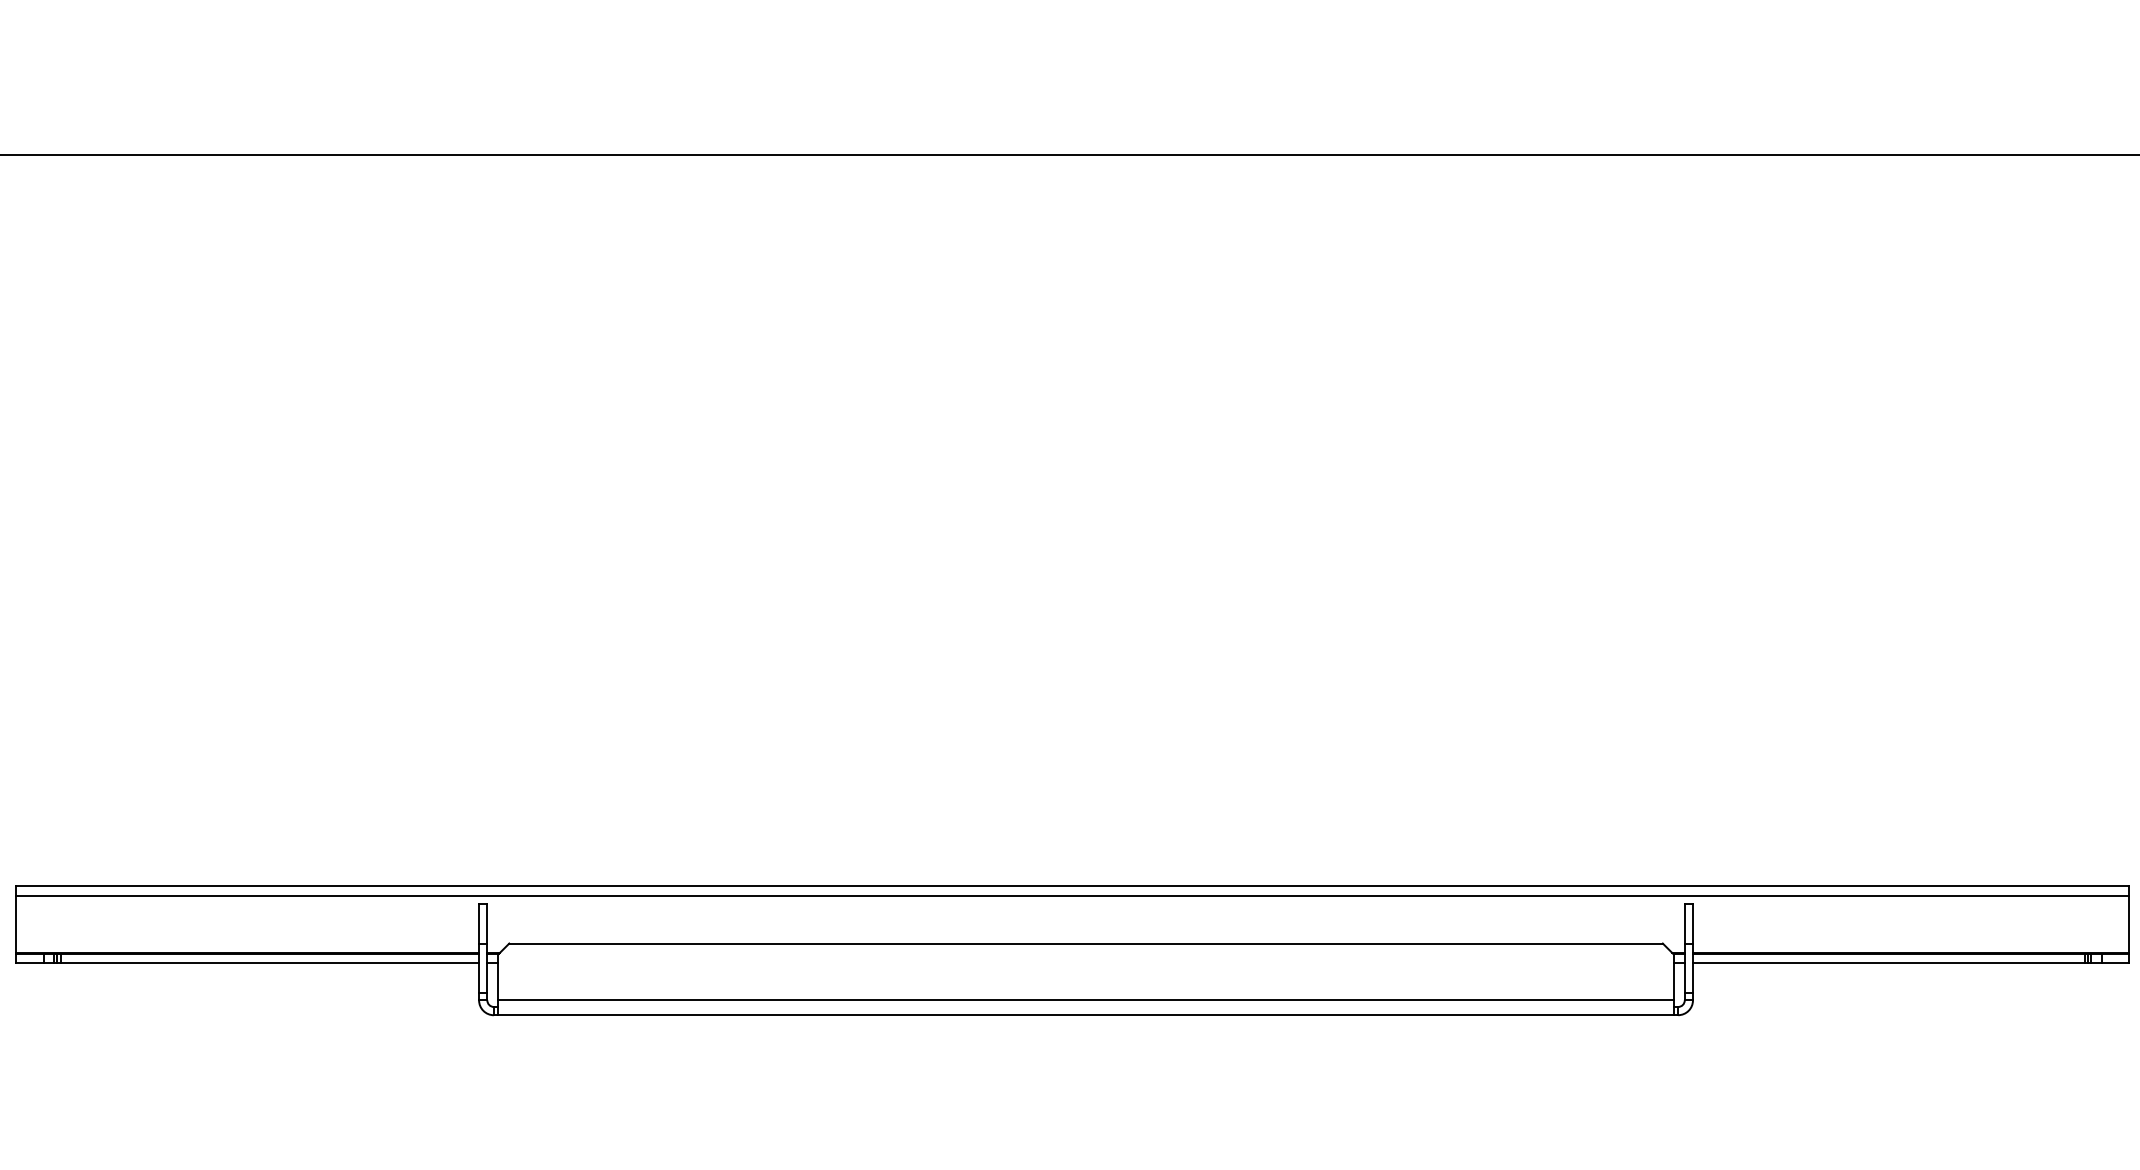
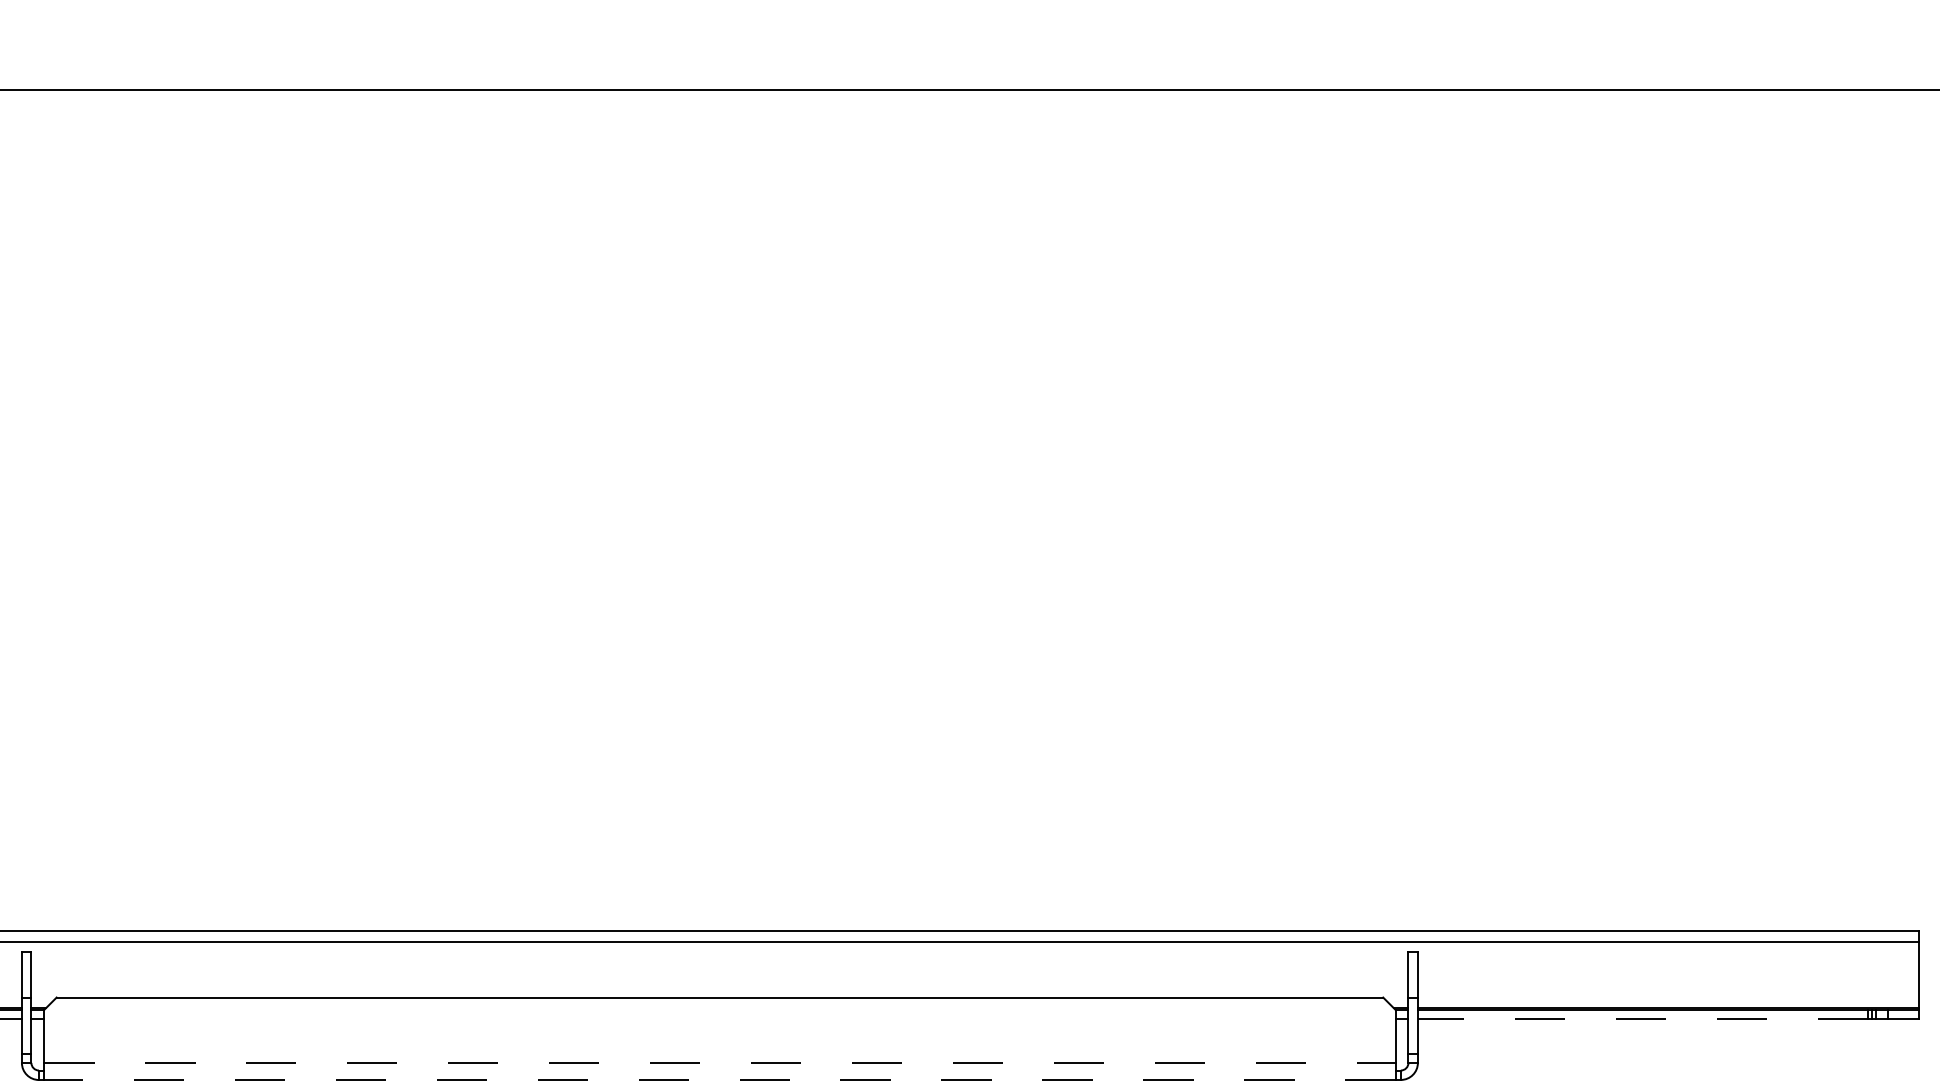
line: (1888, 962) -> (1642, 1019), solid -> dashed
line: (1086, 1000) -> (720, 1063), solid -> dashed
line: (1086, 1015) -> (720, 1080), solid -> dashed

